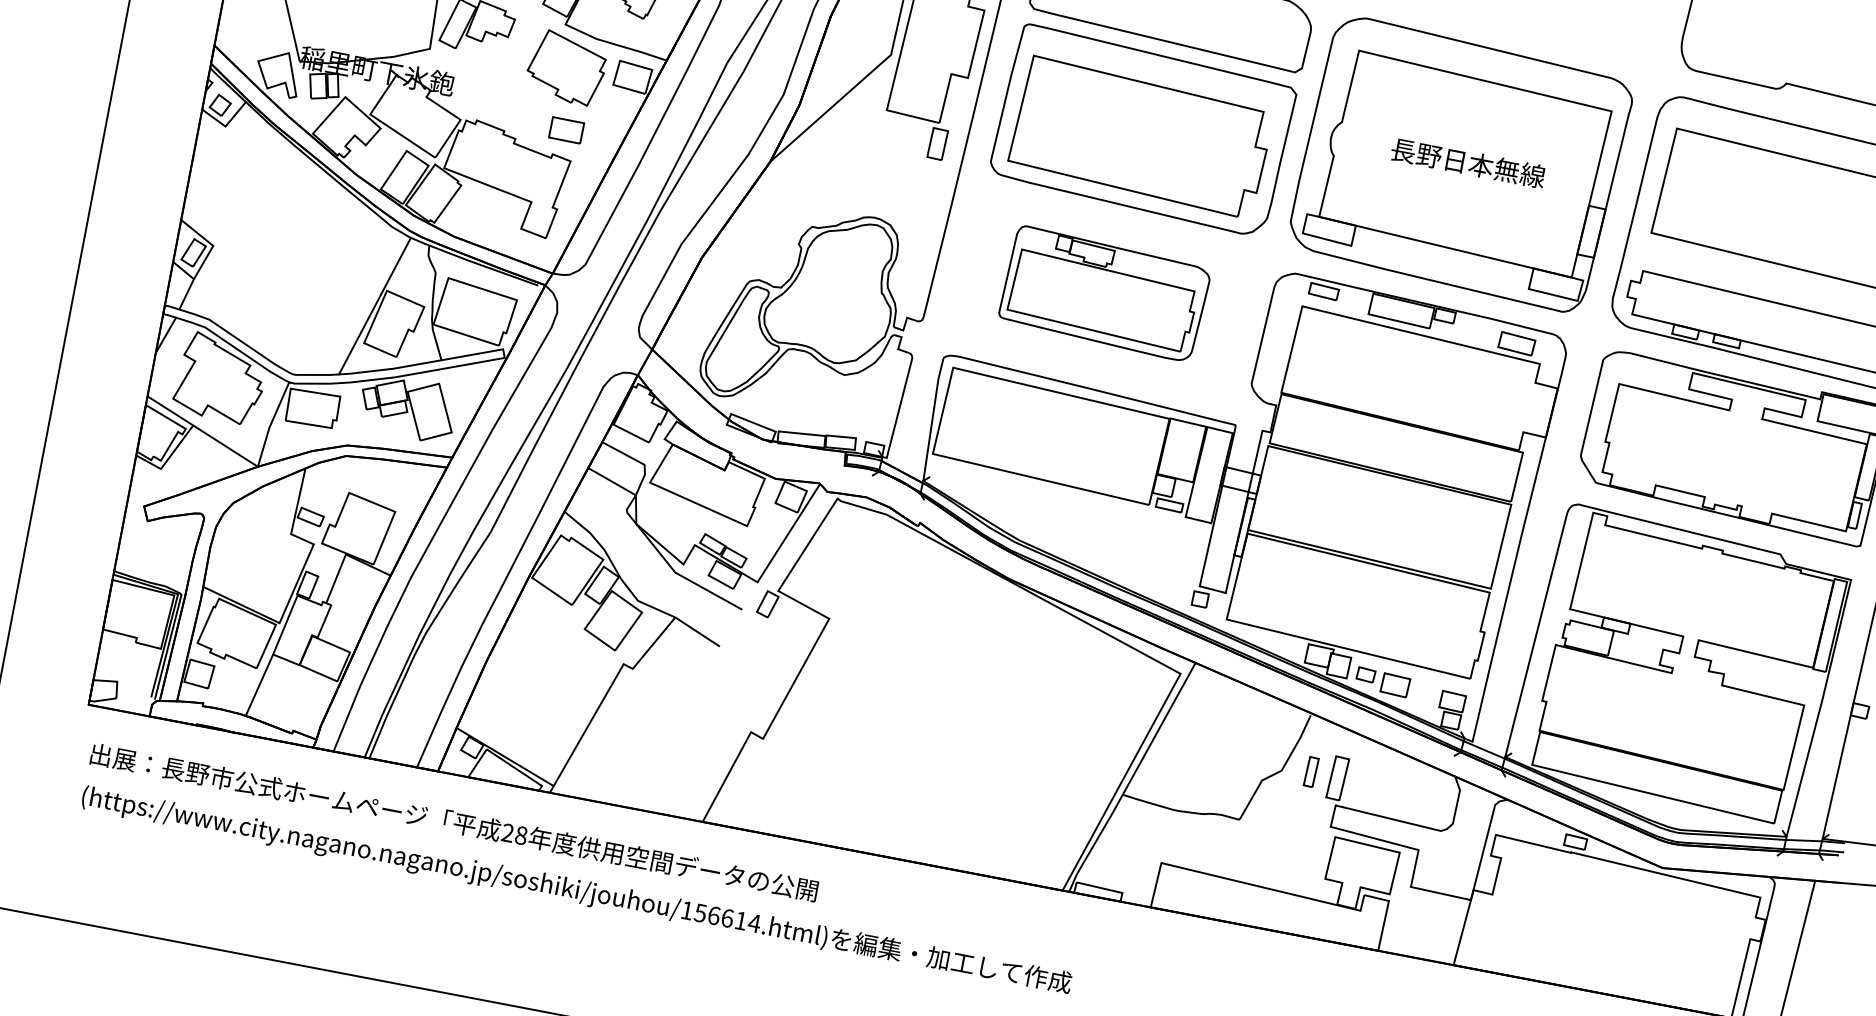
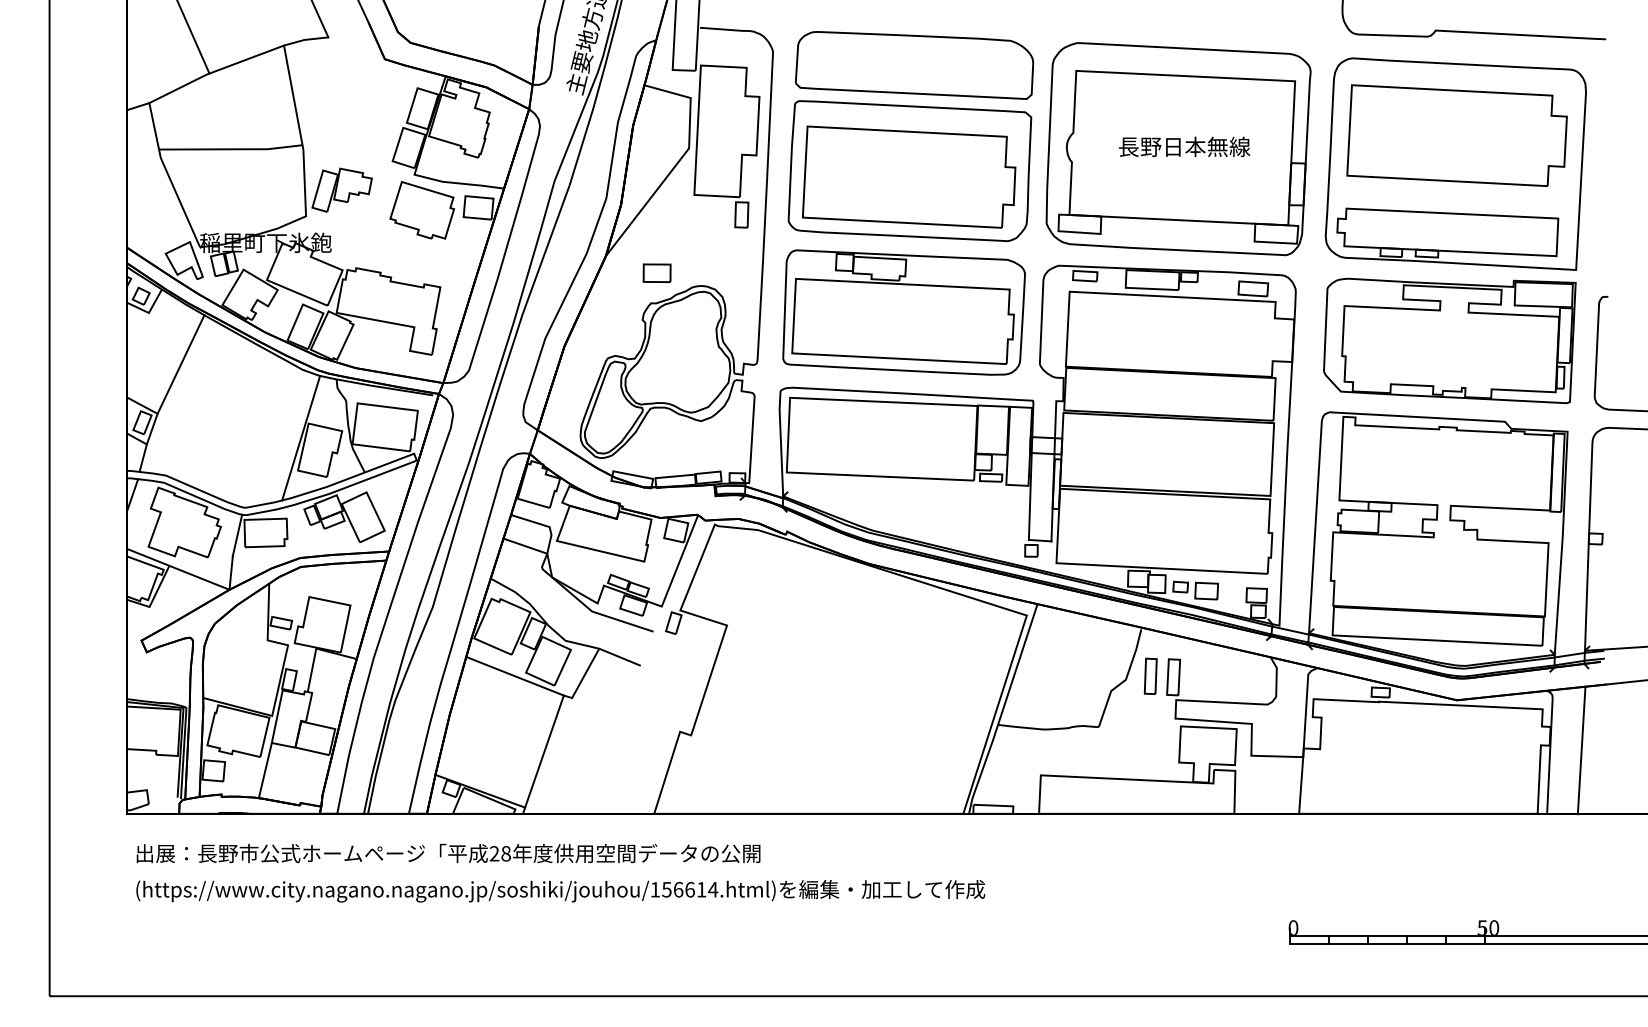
part: (566, 129) -> (656, 272), moved
line: (250, 193) -> (180, 364), added
part: (1104, 293) -> (903, 312), size x1.43
line: (570, 629) -> (514, 675), added
part: (1311, 771) -> (1150, 675), size x1.43

